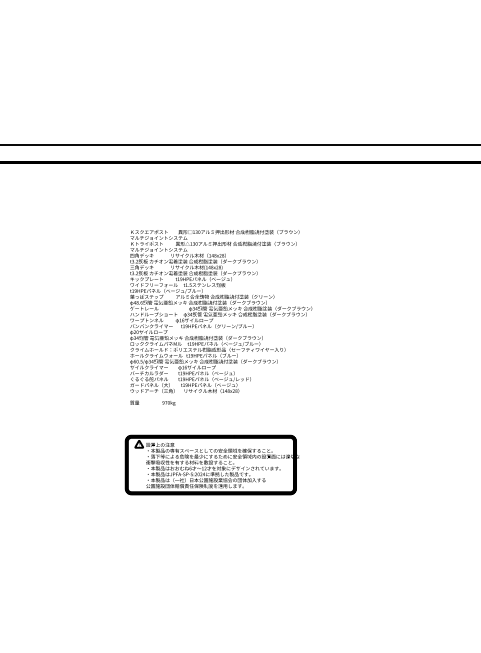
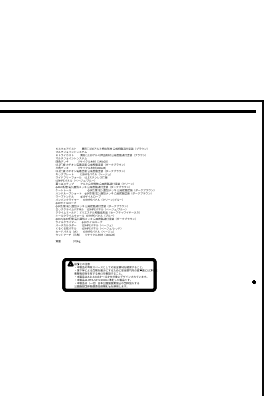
part: (210, 464) -> (109, 274), moved

